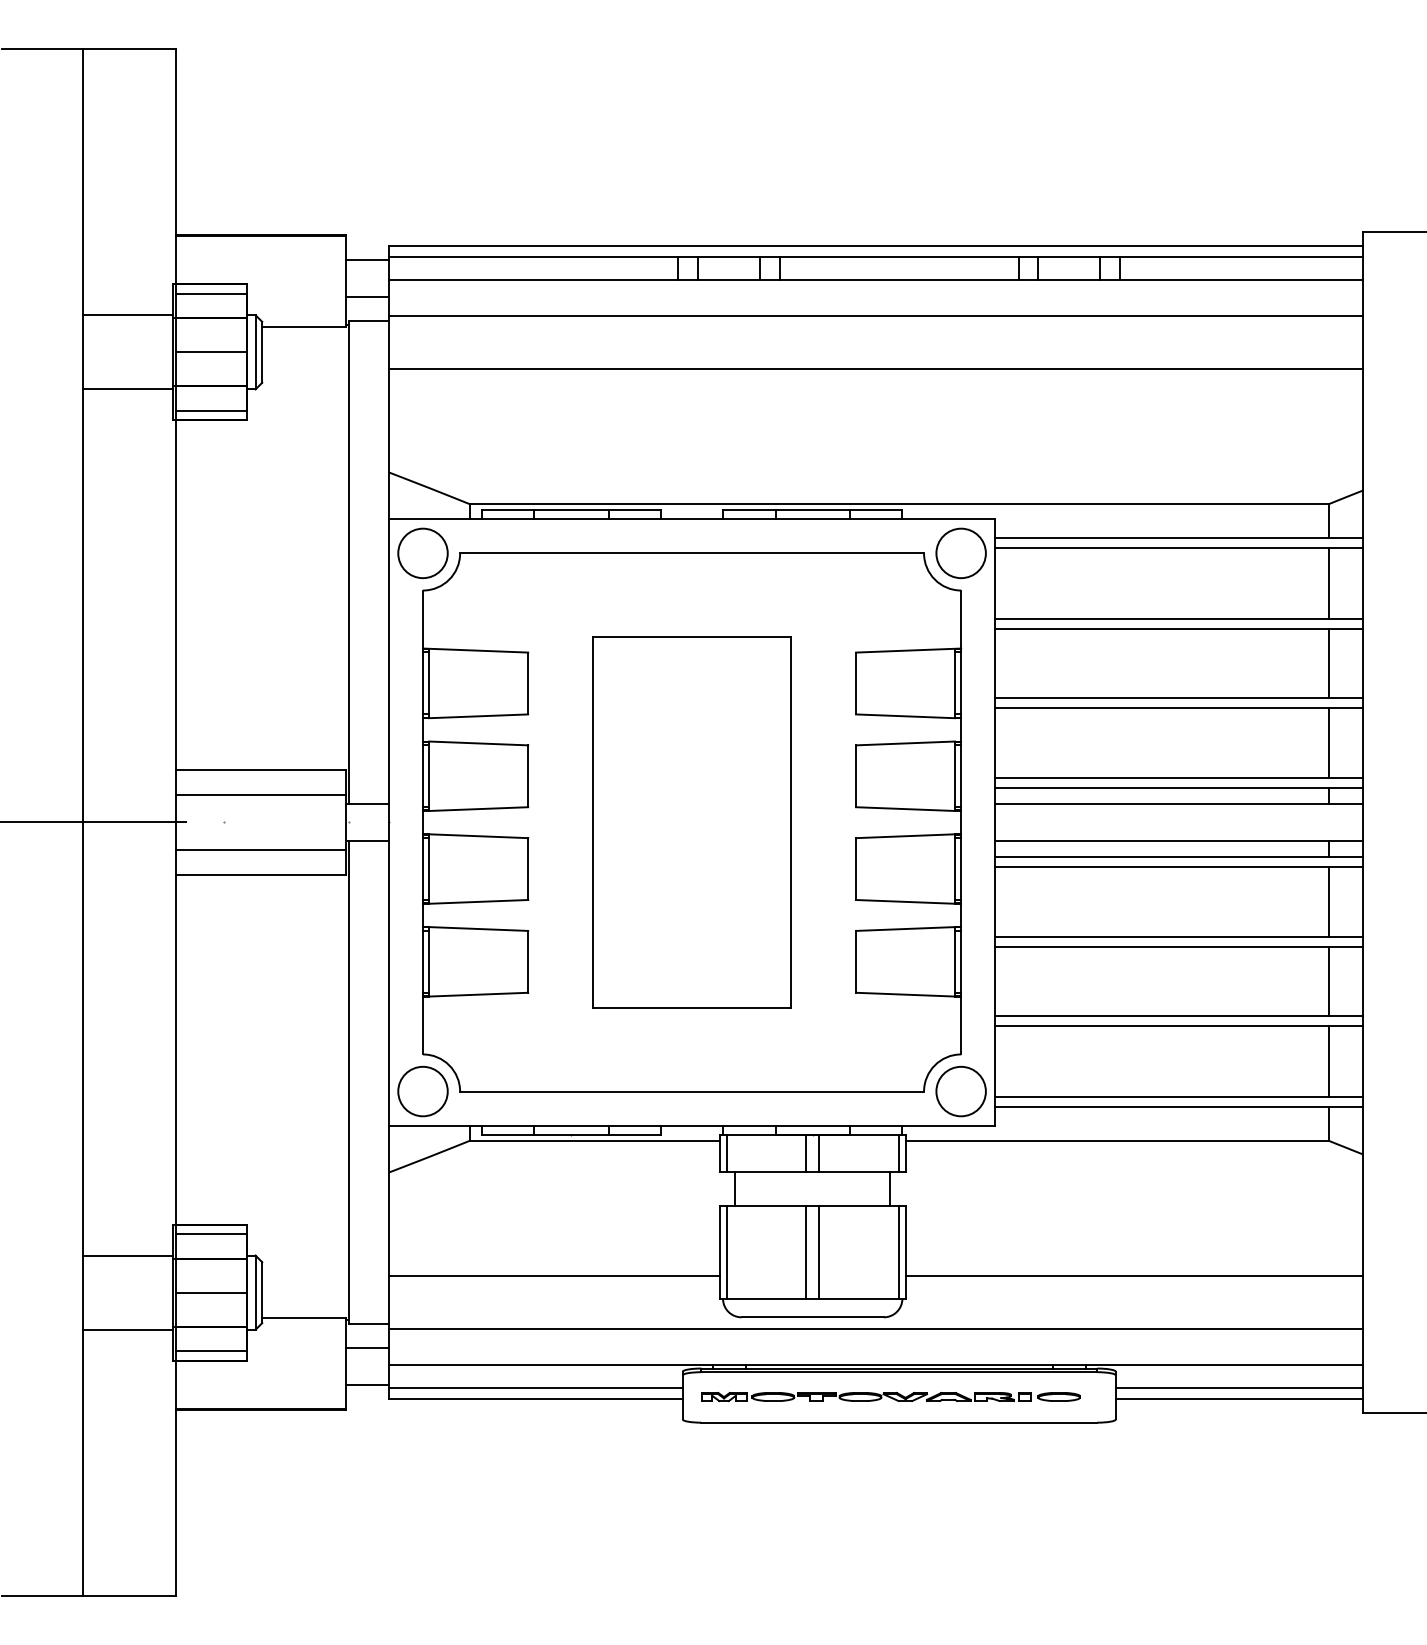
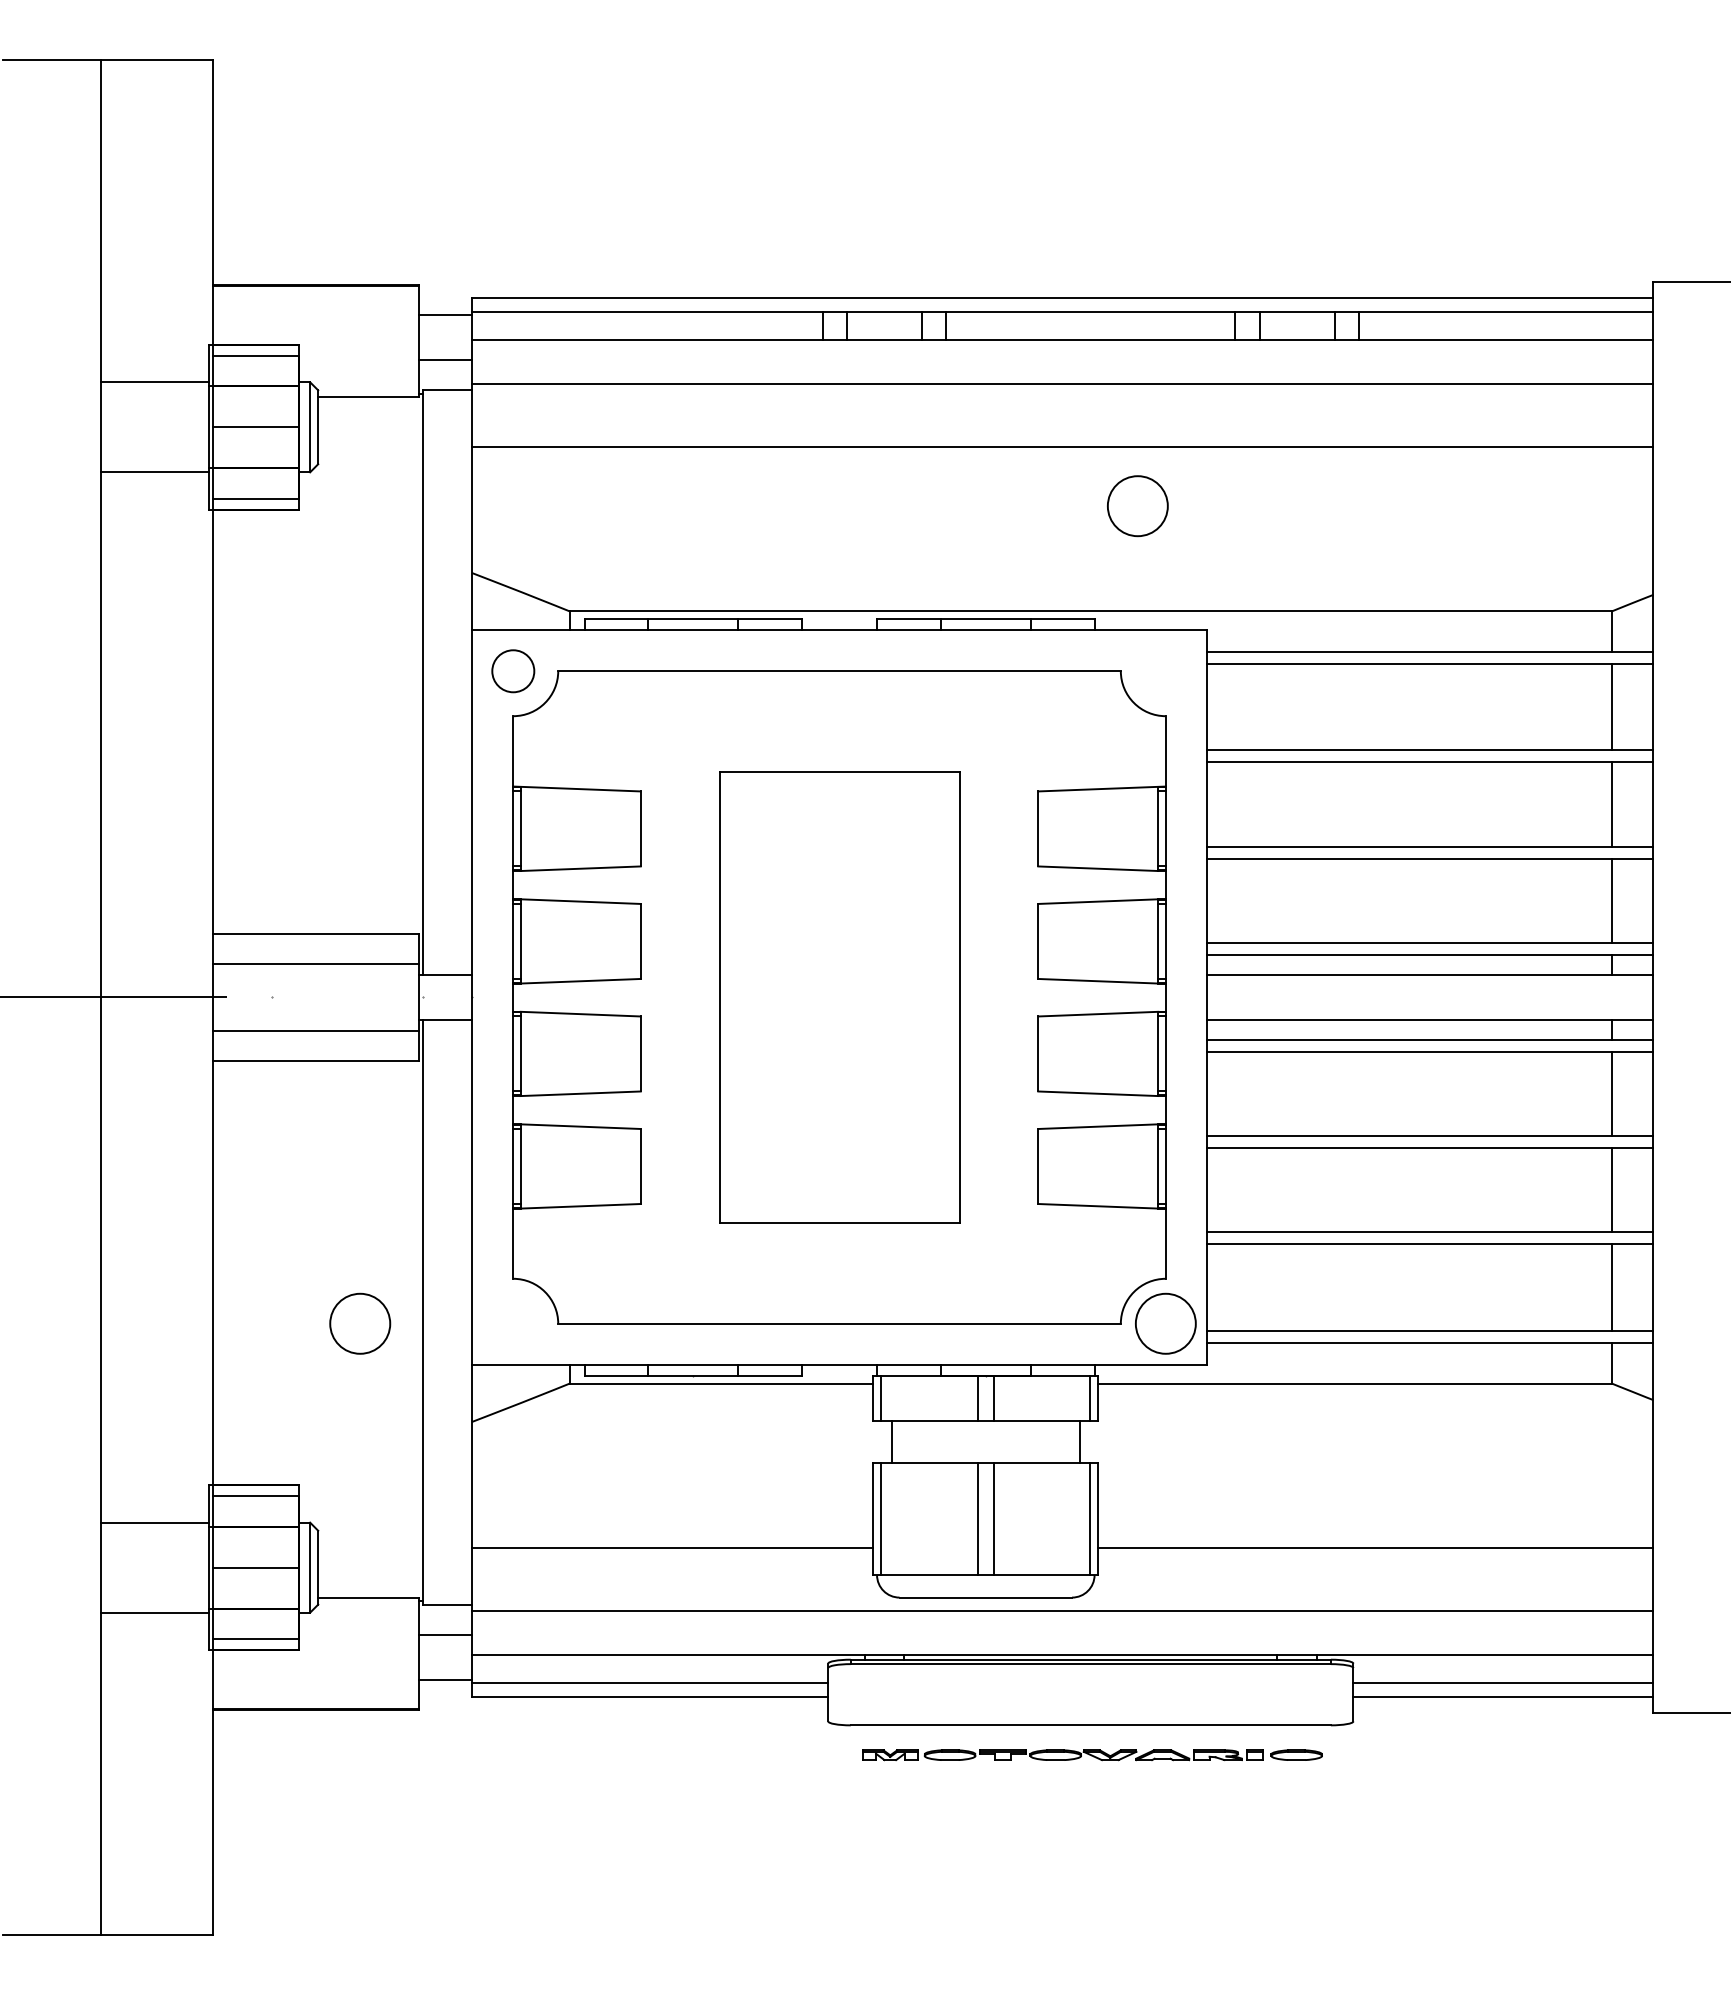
circle: (423, 553) -> (513, 671), size x0.7
circle: (960, 553) -> (1137, 506), moved
circle: (423, 1091) -> (360, 1323), moved
part: (890, 1397) -> (1092, 1755), moved

